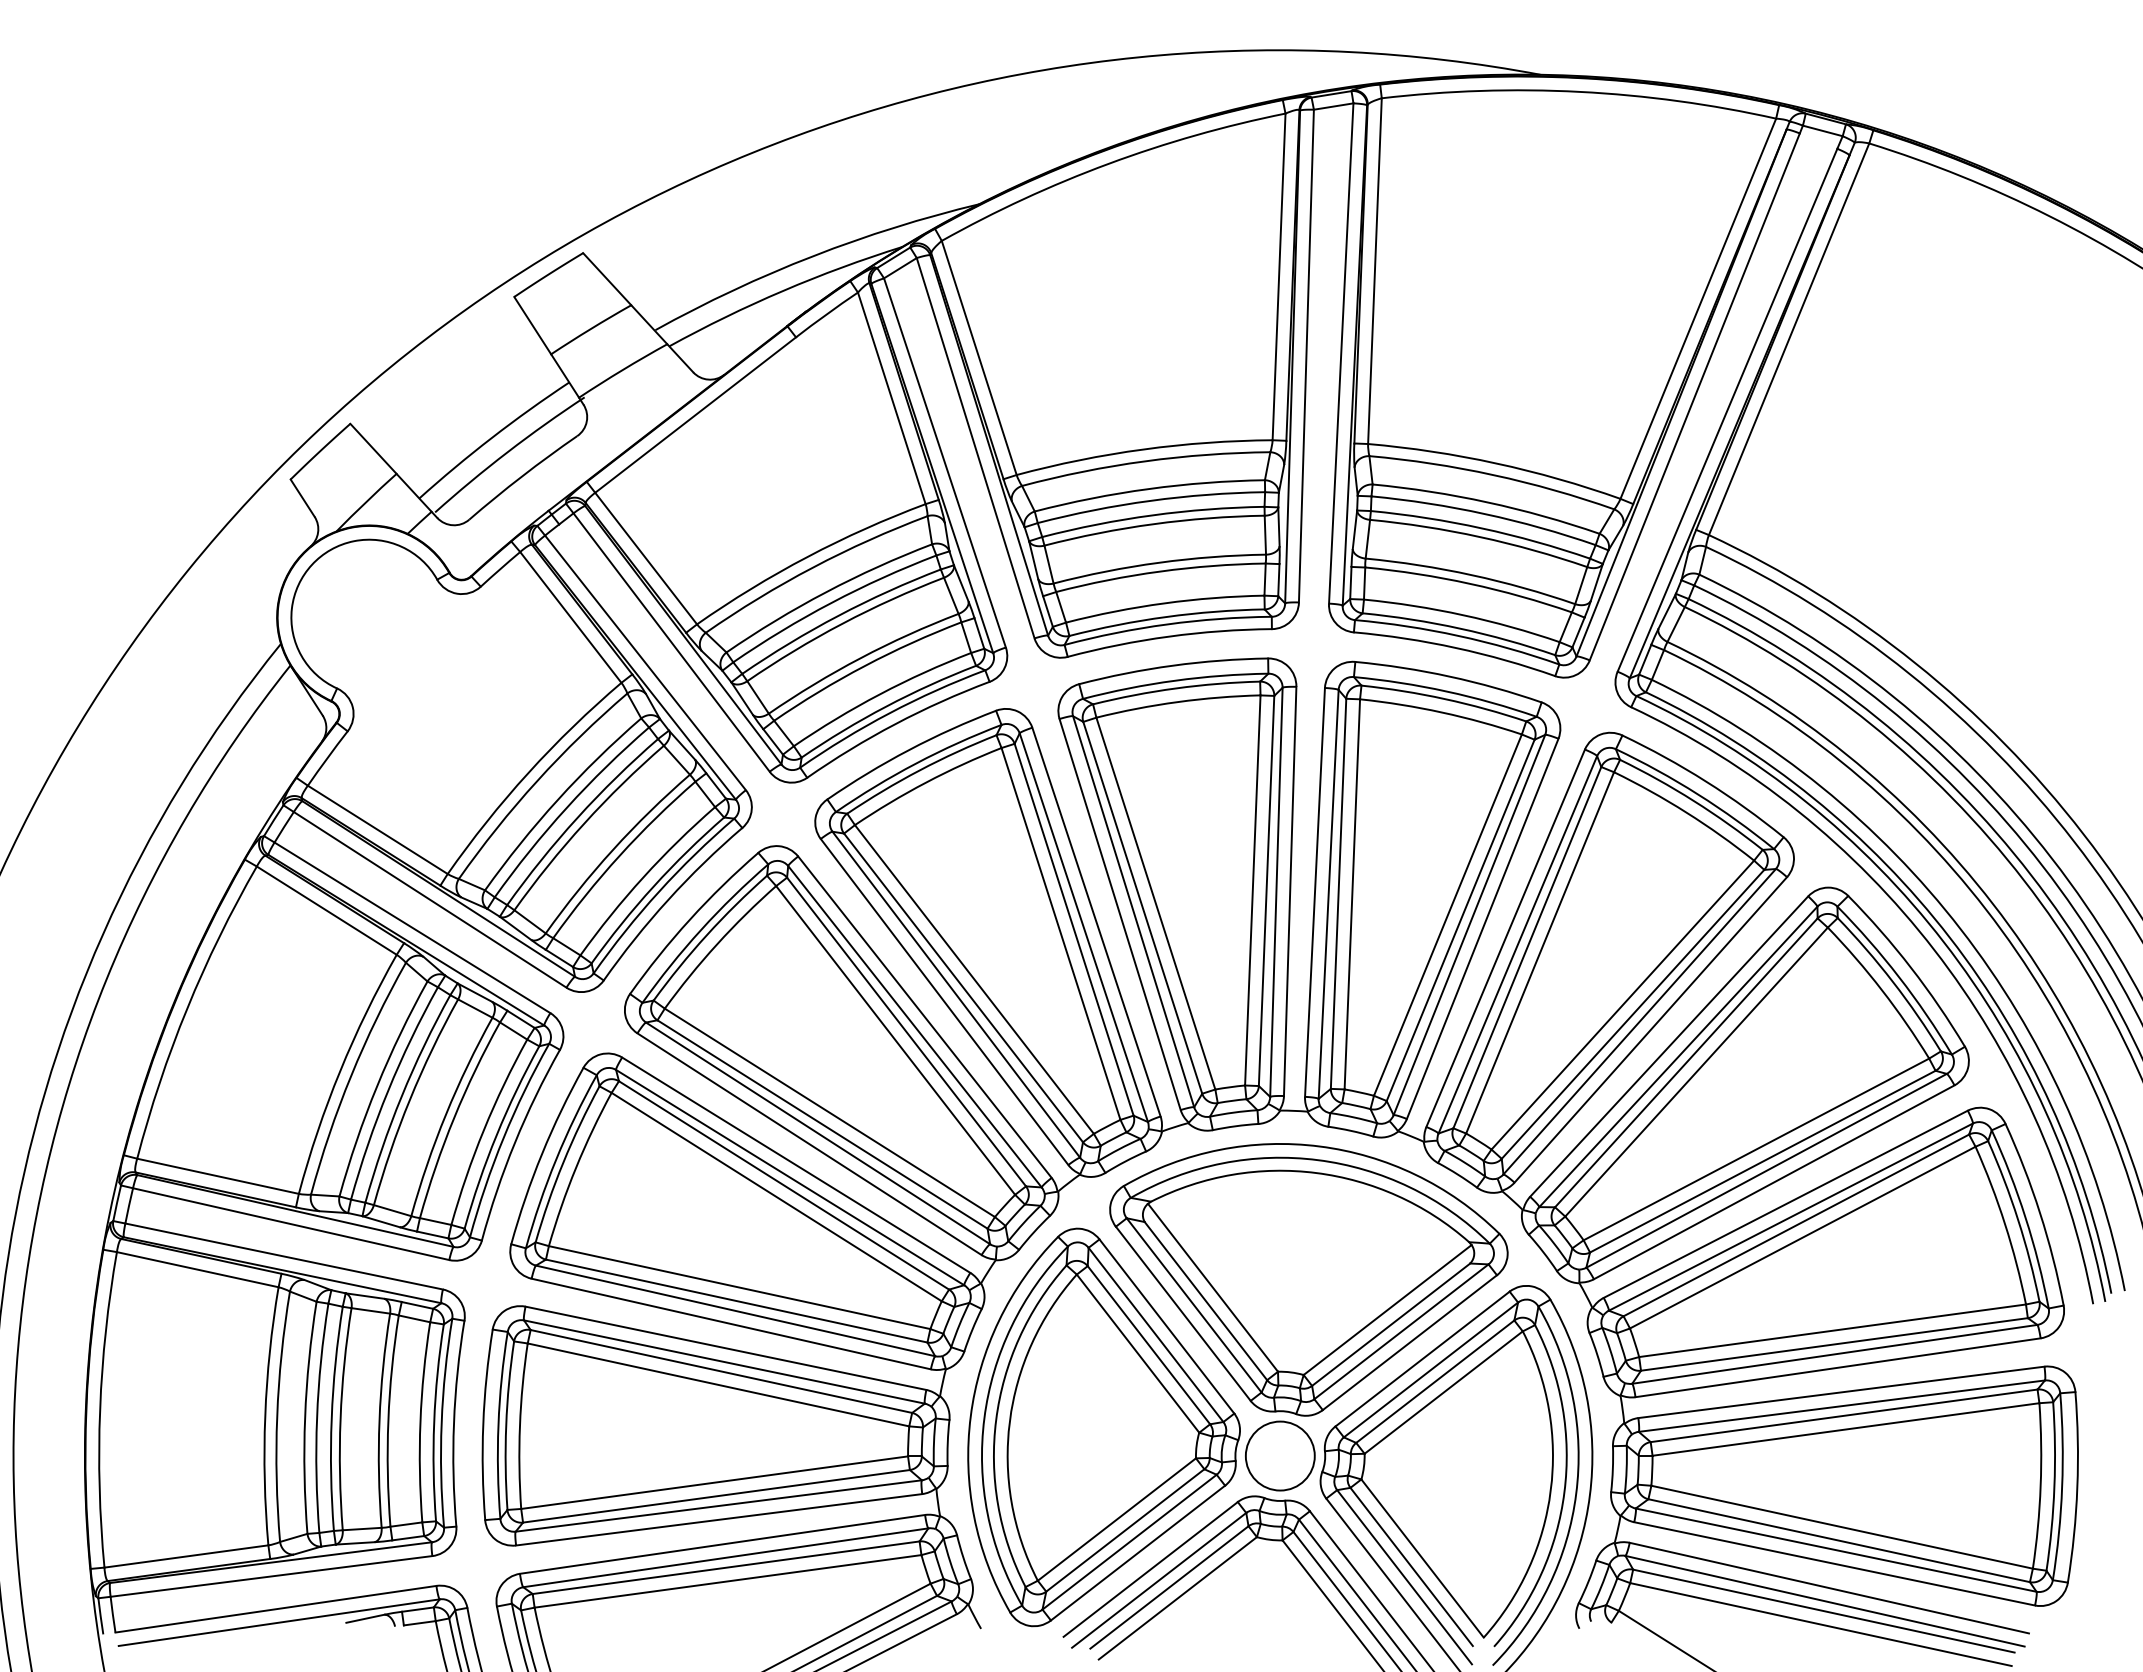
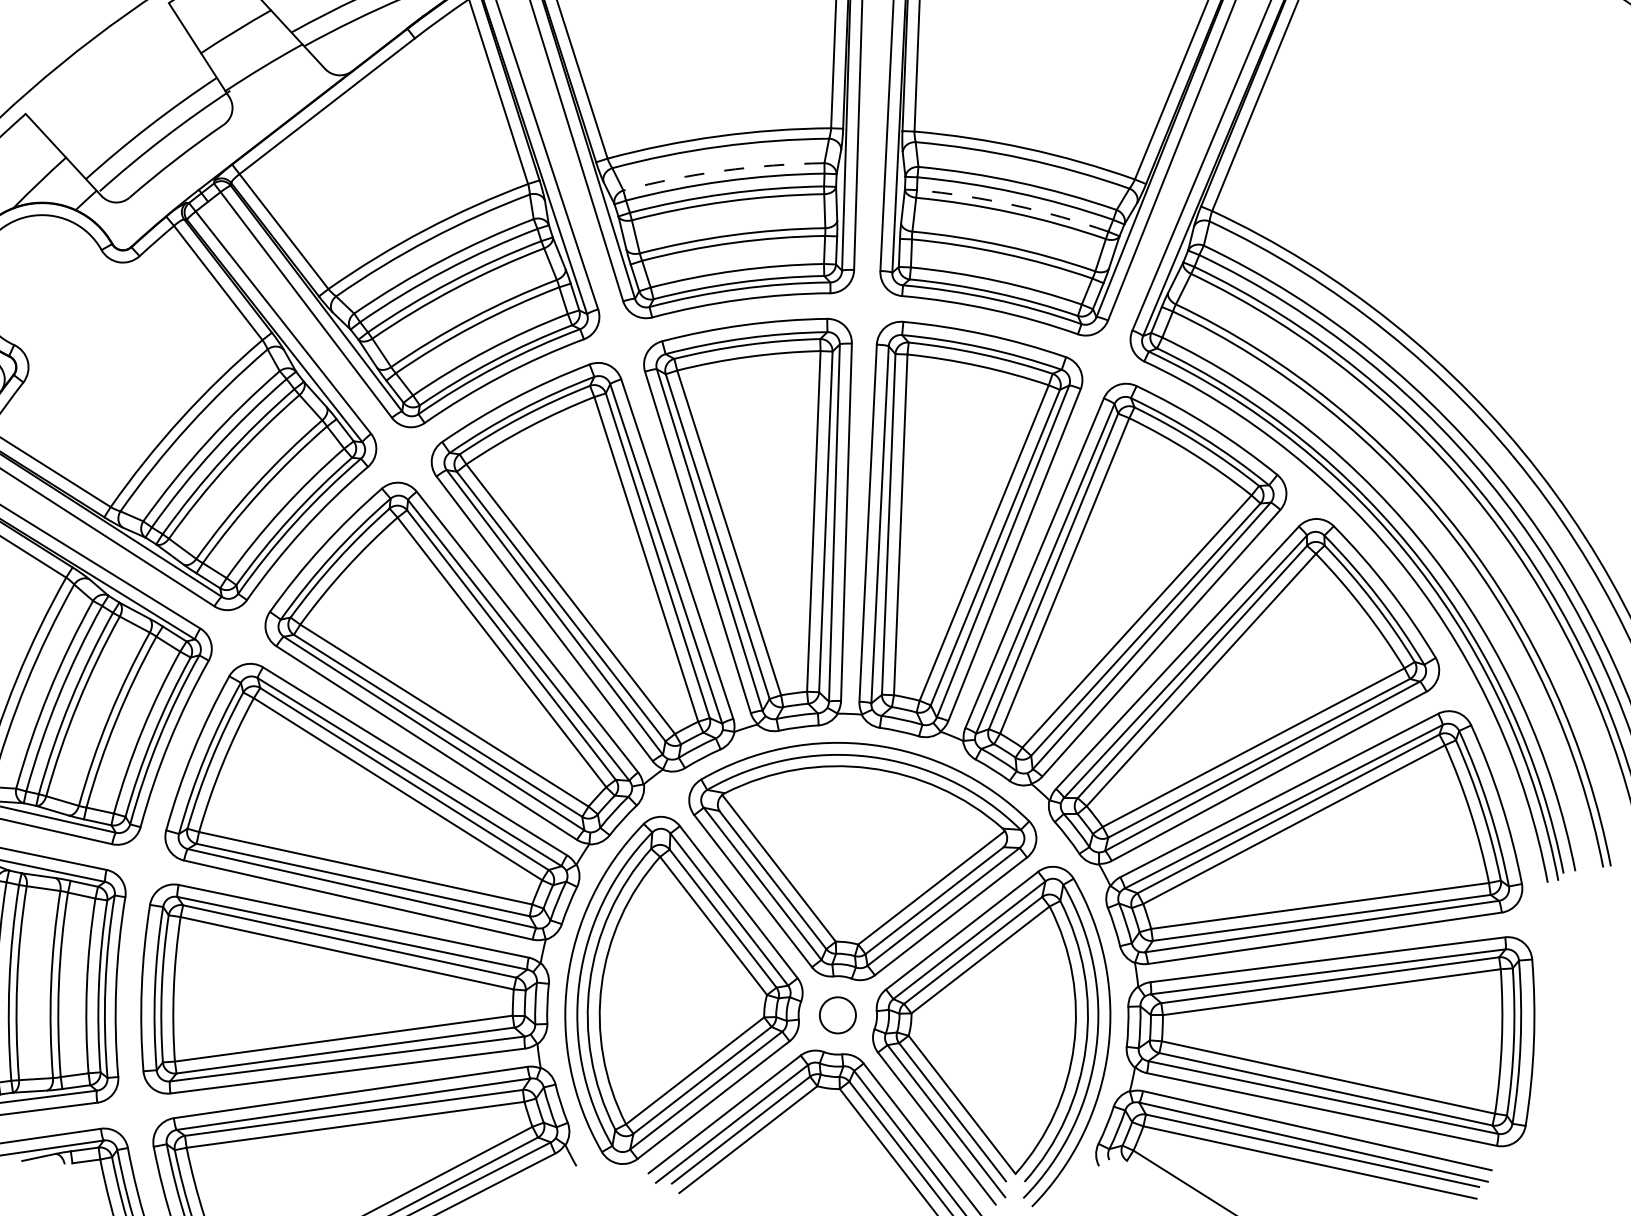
arc: (1148, 489) -> (722, 171), solid -> dashed
arc: (1481, 528) -> (1013, 205), solid -> dashed
circle: (1280, 1455) -> (838, 1014), size x0.6

